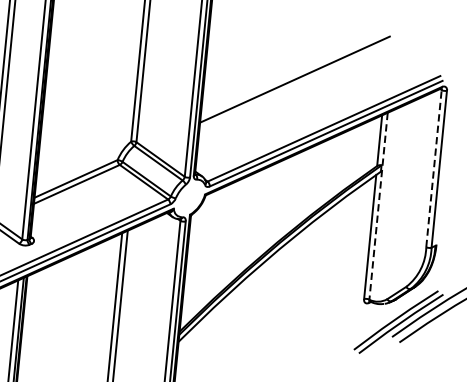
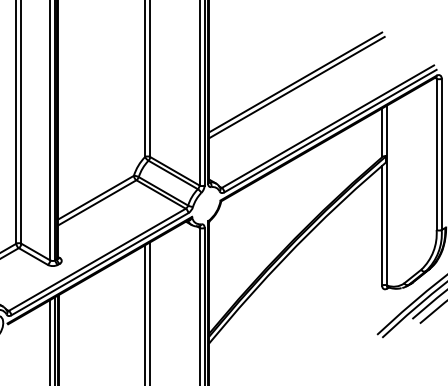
line: (295, 84) -> (296, 87), added
line: (433, 168) -> (436, 154), dashed -> solid
line: (378, 207) -> (387, 196), dashed -> solid

